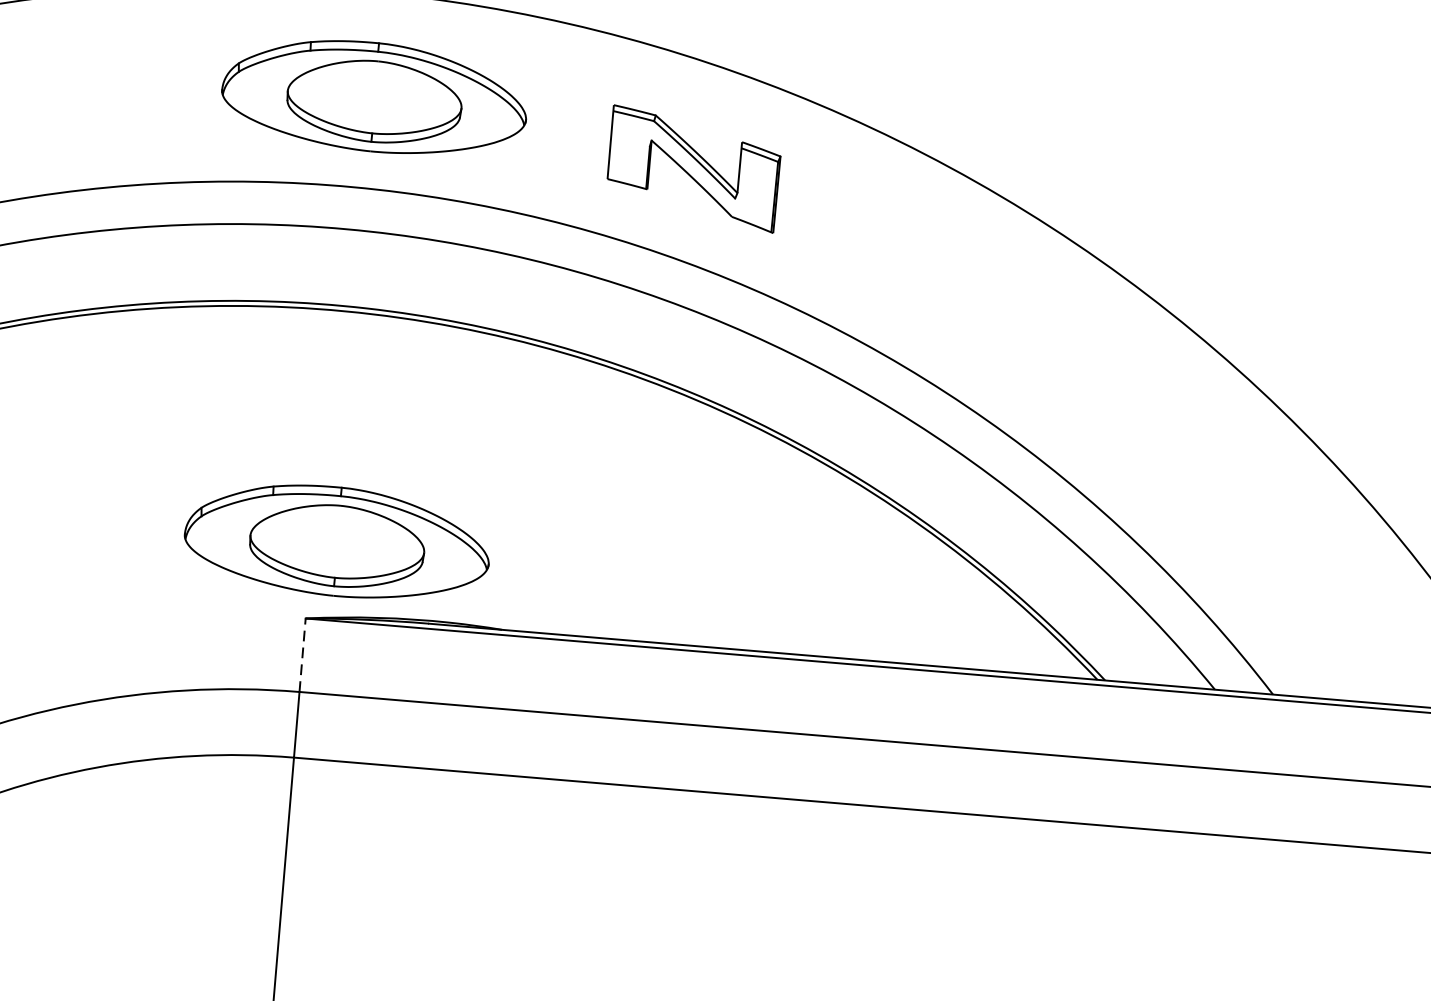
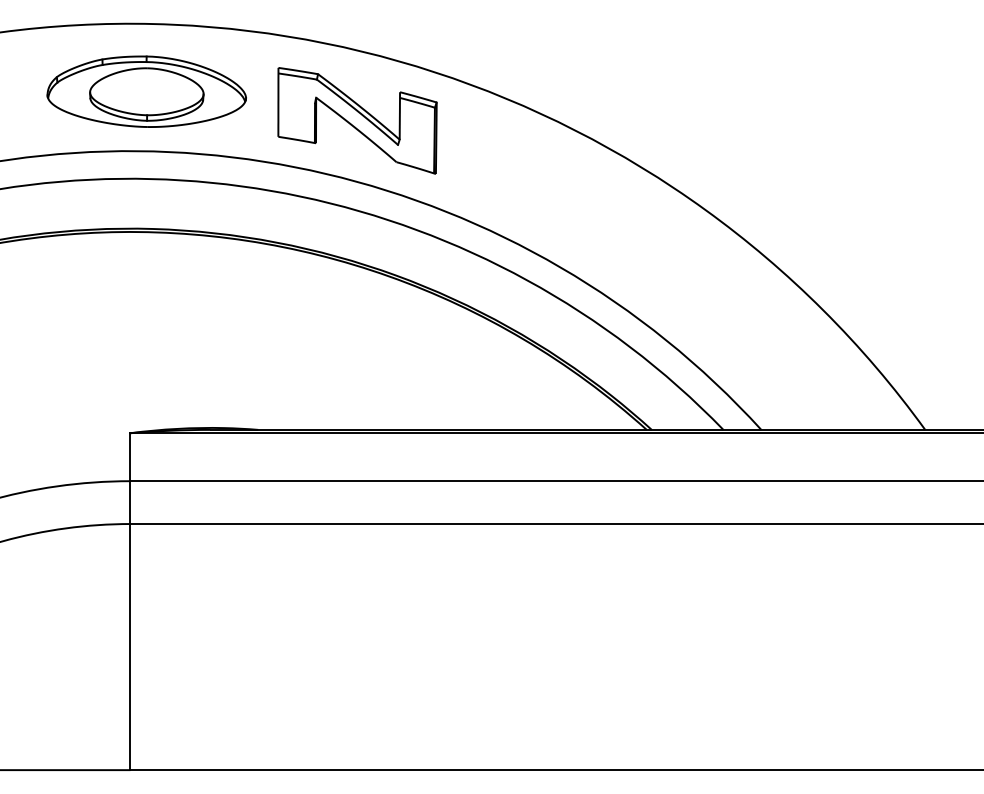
part: (693, 168) -> (357, 120), size x1.43
part: (337, 541) -> (146, 381), removed
line: (302, 655) -> (130, 457), dashed -> solid

